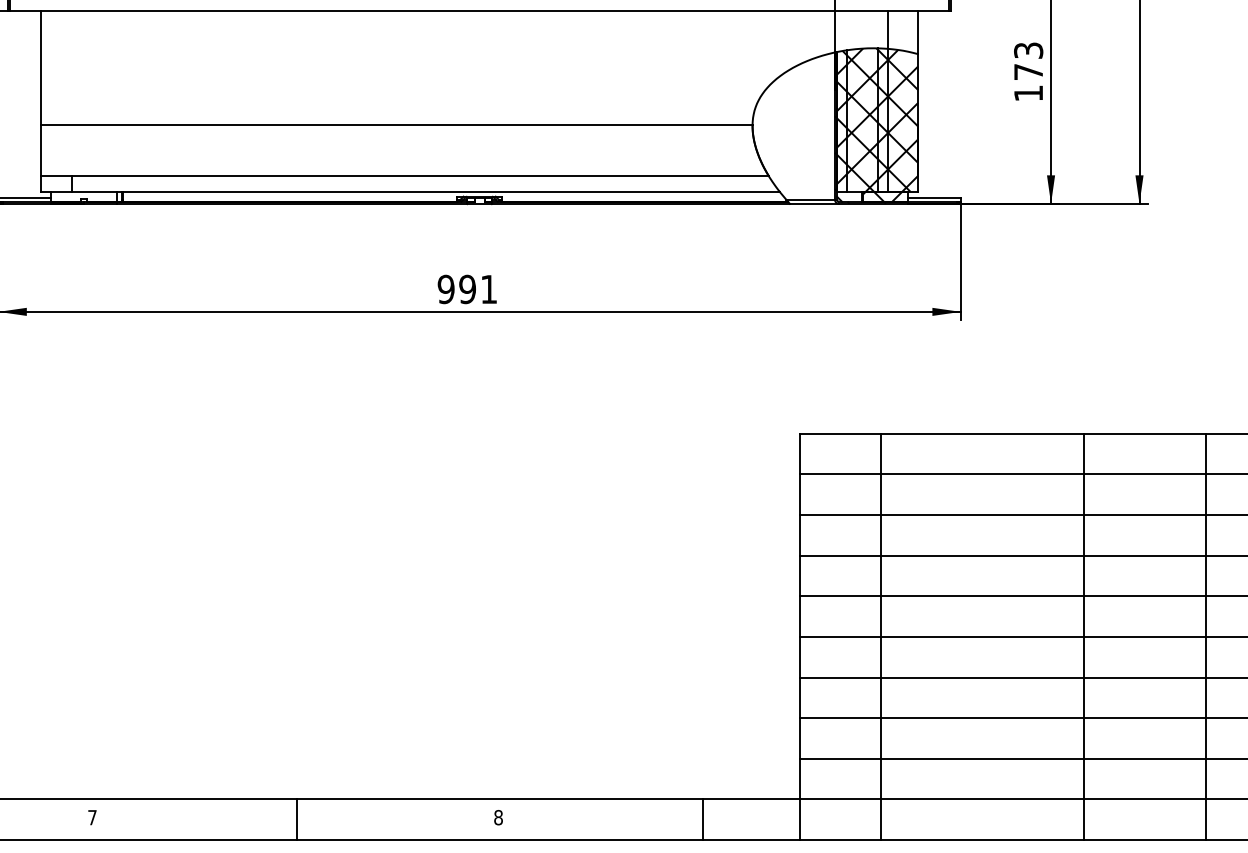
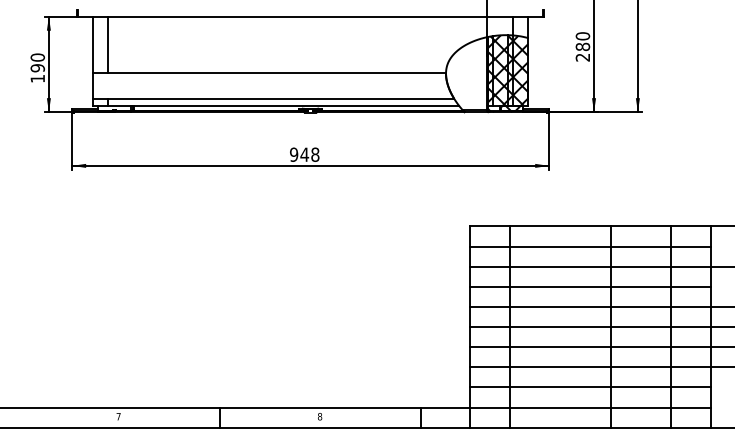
line: (71, 67) -> (108, 44), added
text: (1027, 71) -> (582, 46), 173 -> 280
text: (477, 288) -> (309, 154), 991 -> 948

